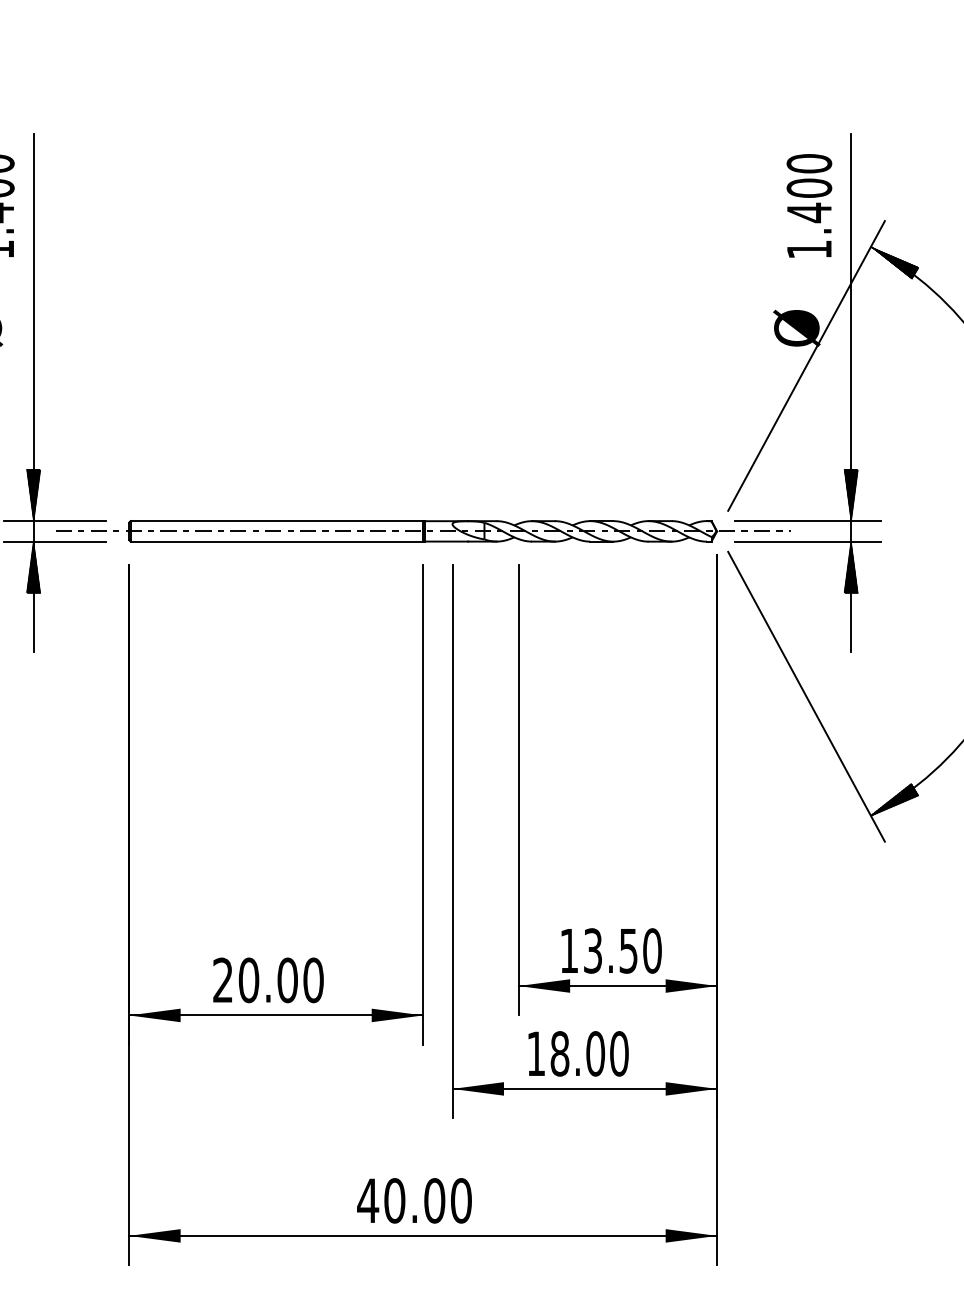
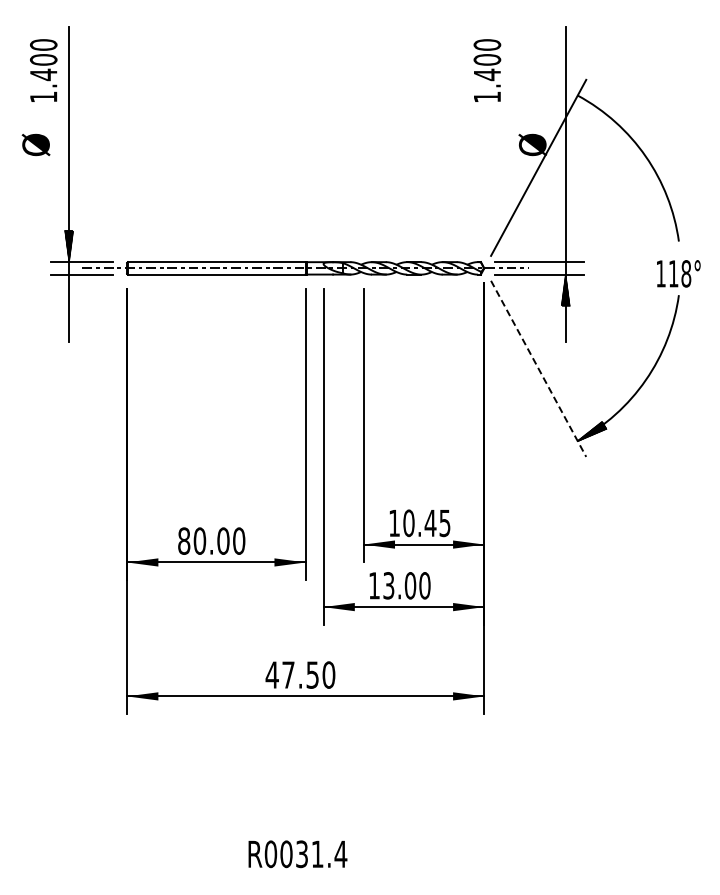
text: (809, 205) -> (487, 70), moved
hatch: (893, 263) -> (591, 105), removed
hatch: (850, 493) -> (565, 245), removed
hatch: (32, 566) -> (68, 289), removed
line: (806, 697) -> (538, 369), solid -> dashed
text: (621, 951) -> (426, 523), 13.50 -> 10.45
text: (223, 979) -> (184, 540), 20.00 -> 80.00
text: (559, 1053) -> (388, 585), 18.00 -> 13.00
text: (414, 1199) -> (300, 674), 40.00 -> 47.50

